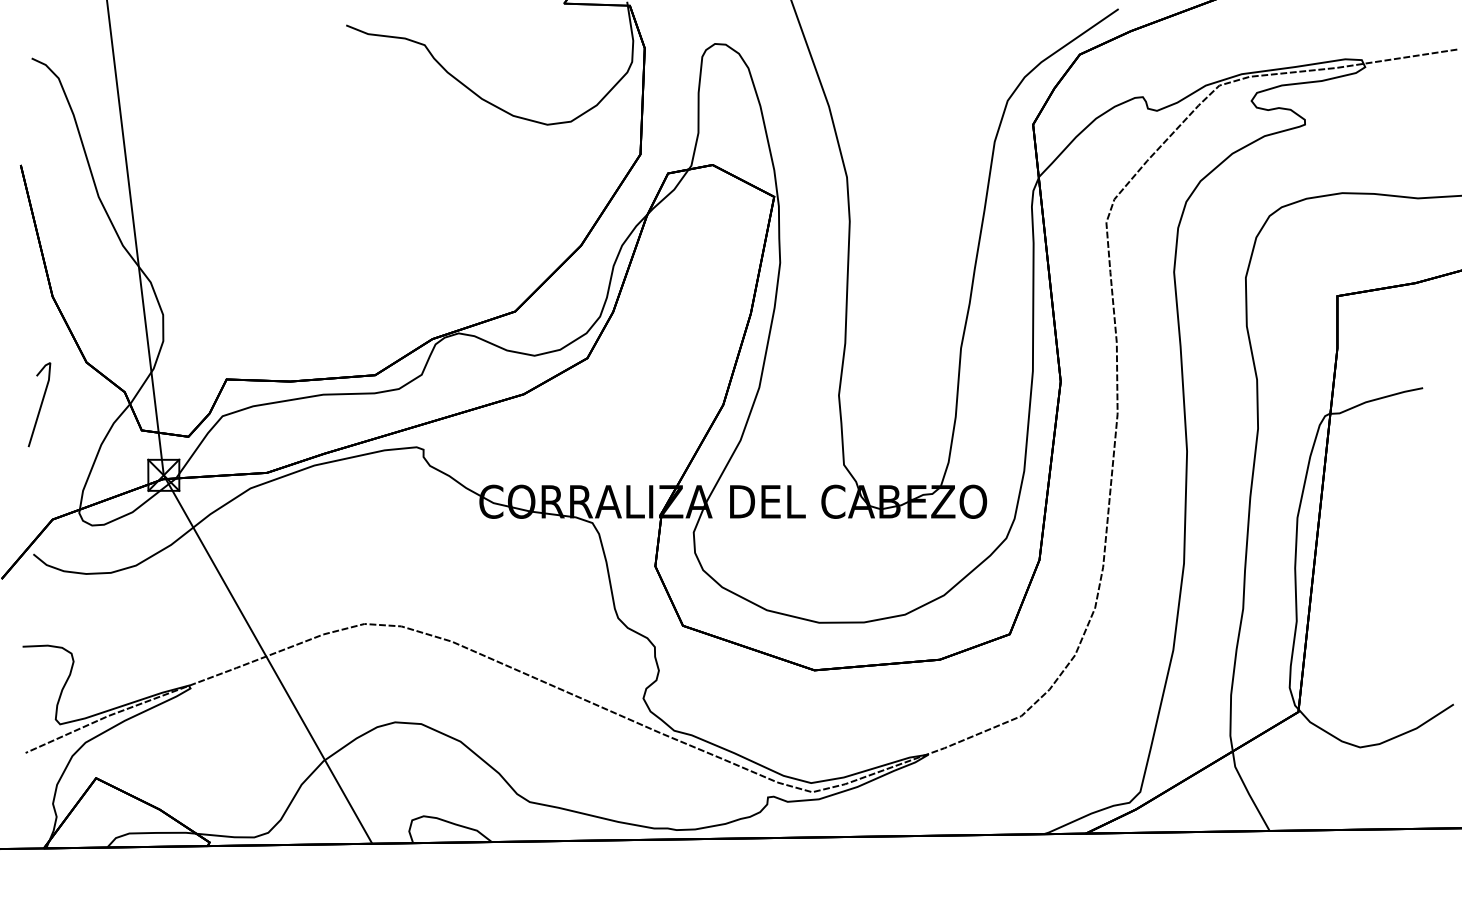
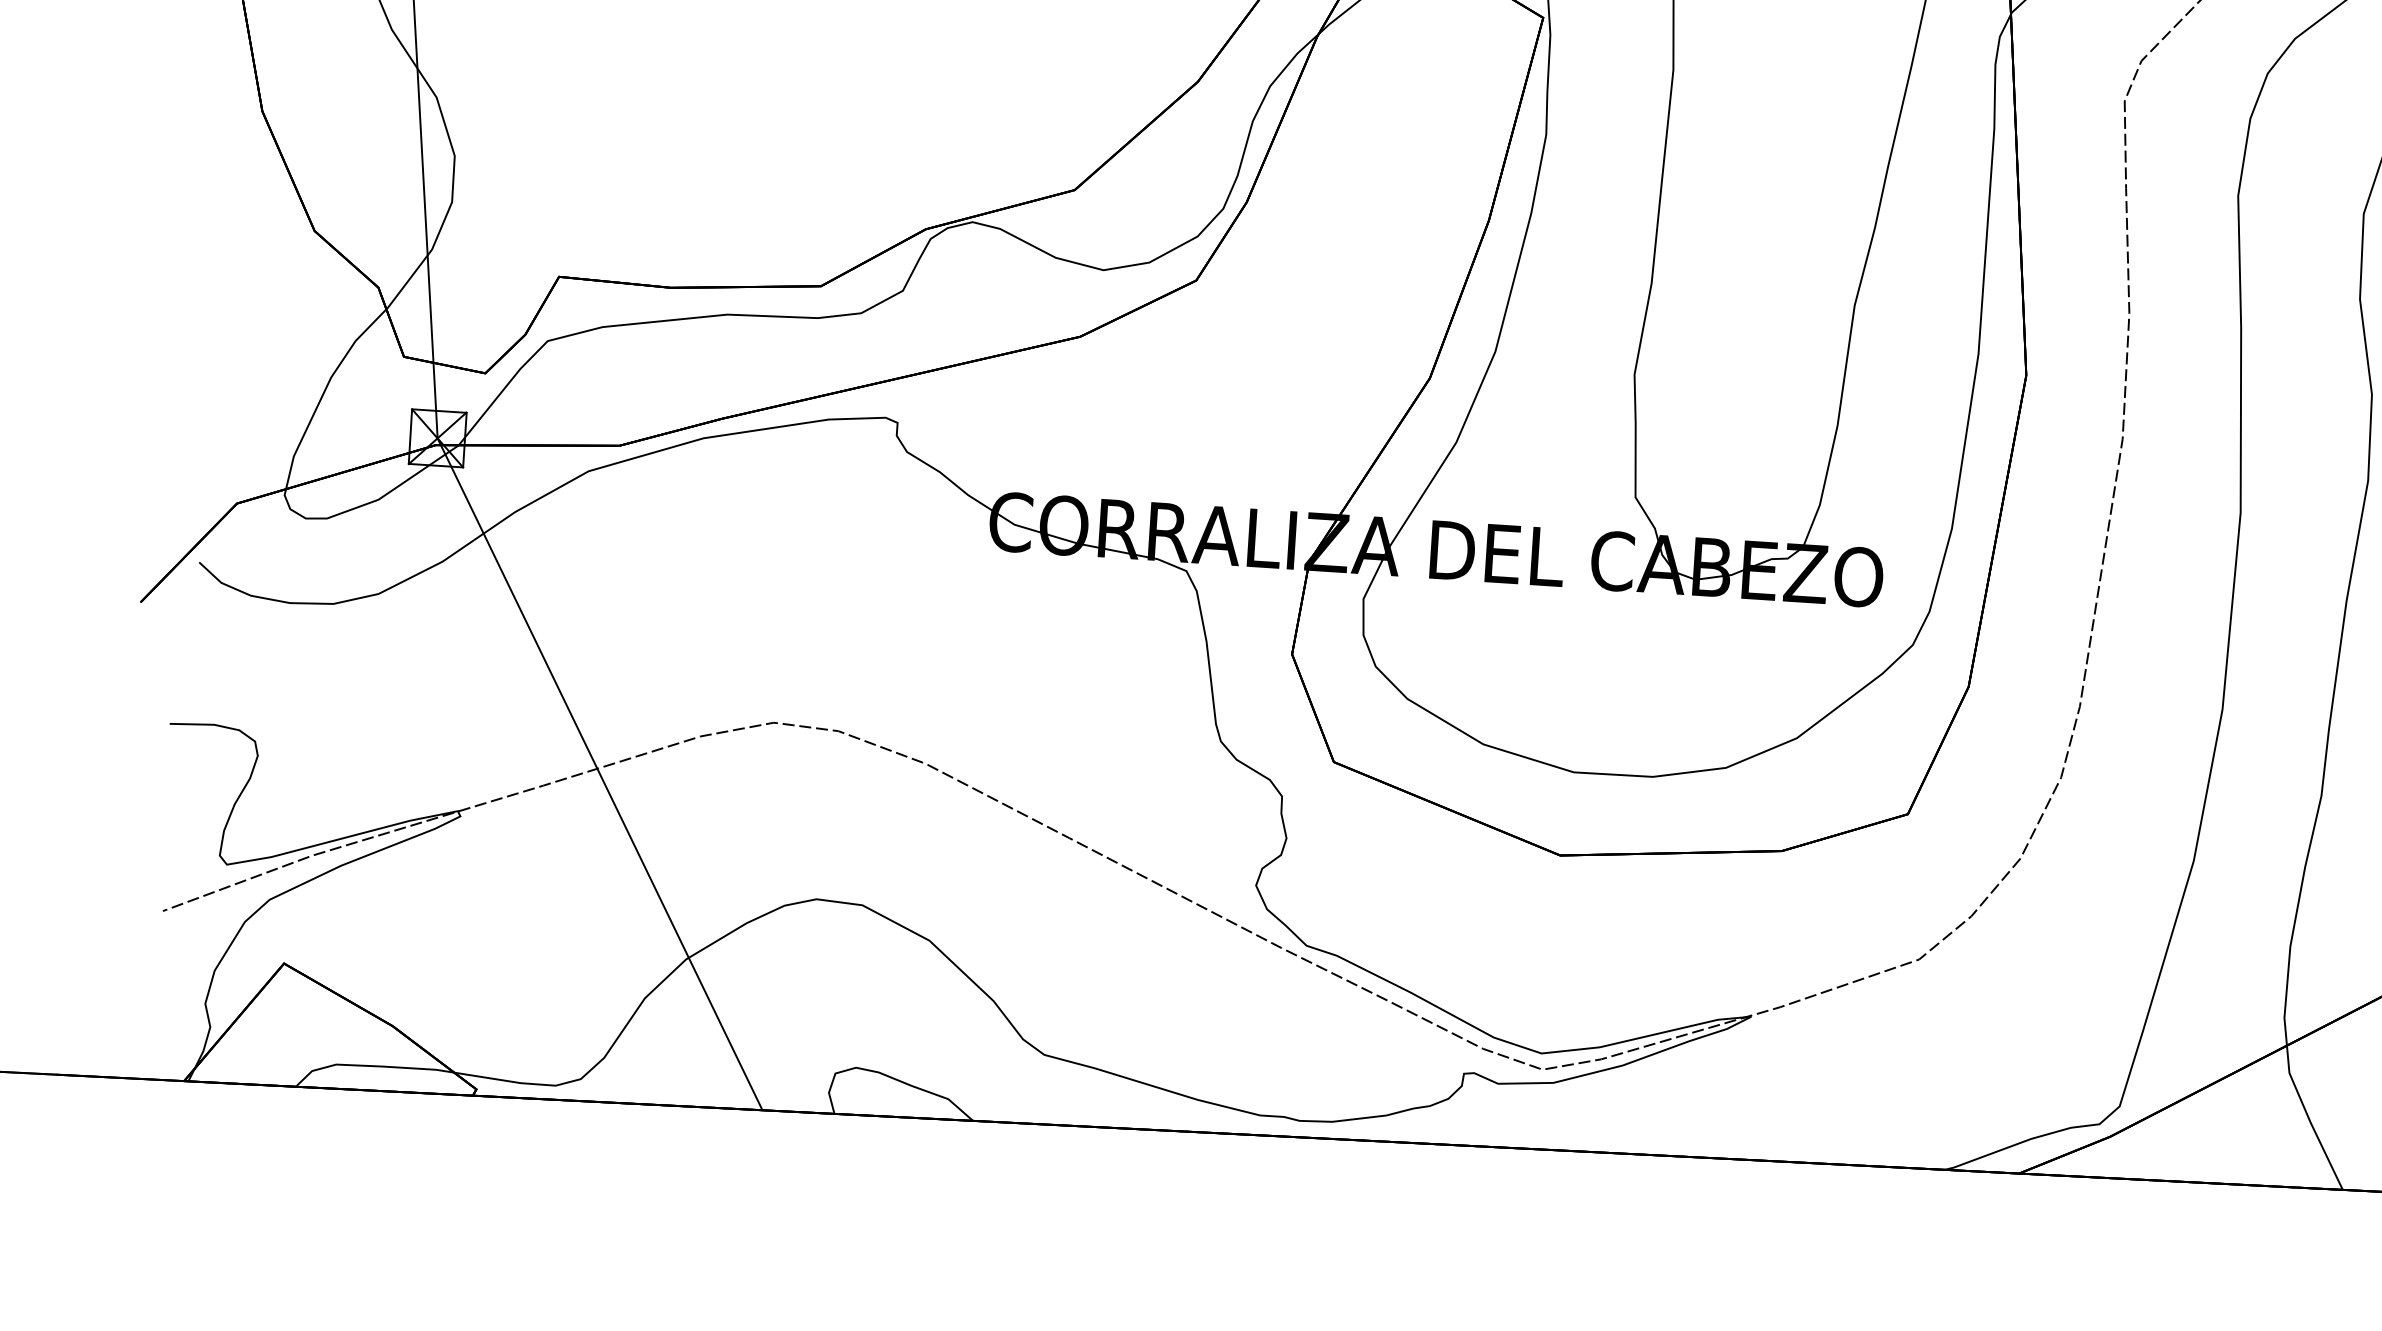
line: (40, 404) -> (228, 299), removed

